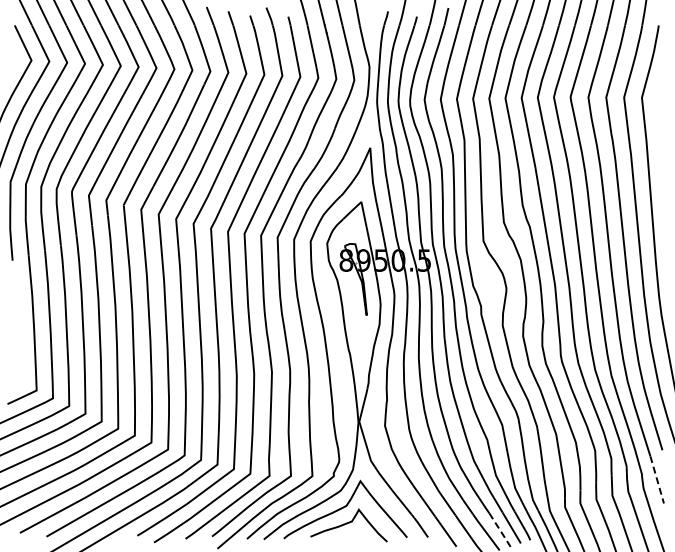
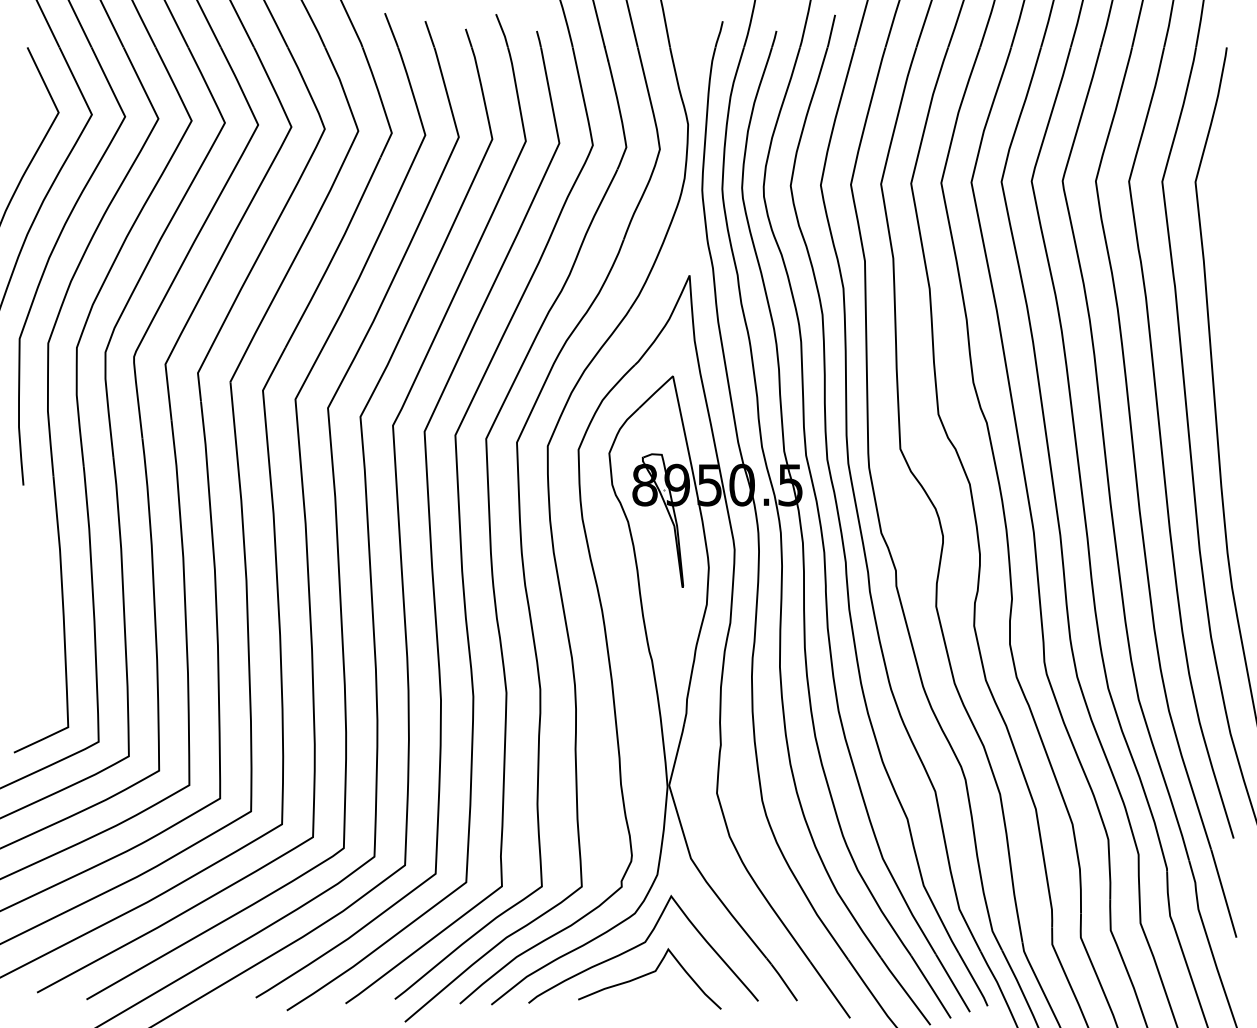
line: (657, 479) -> (1224, 892), dashed -> solid
line: (500, 530) -> (932, 987), dashed -> solid

